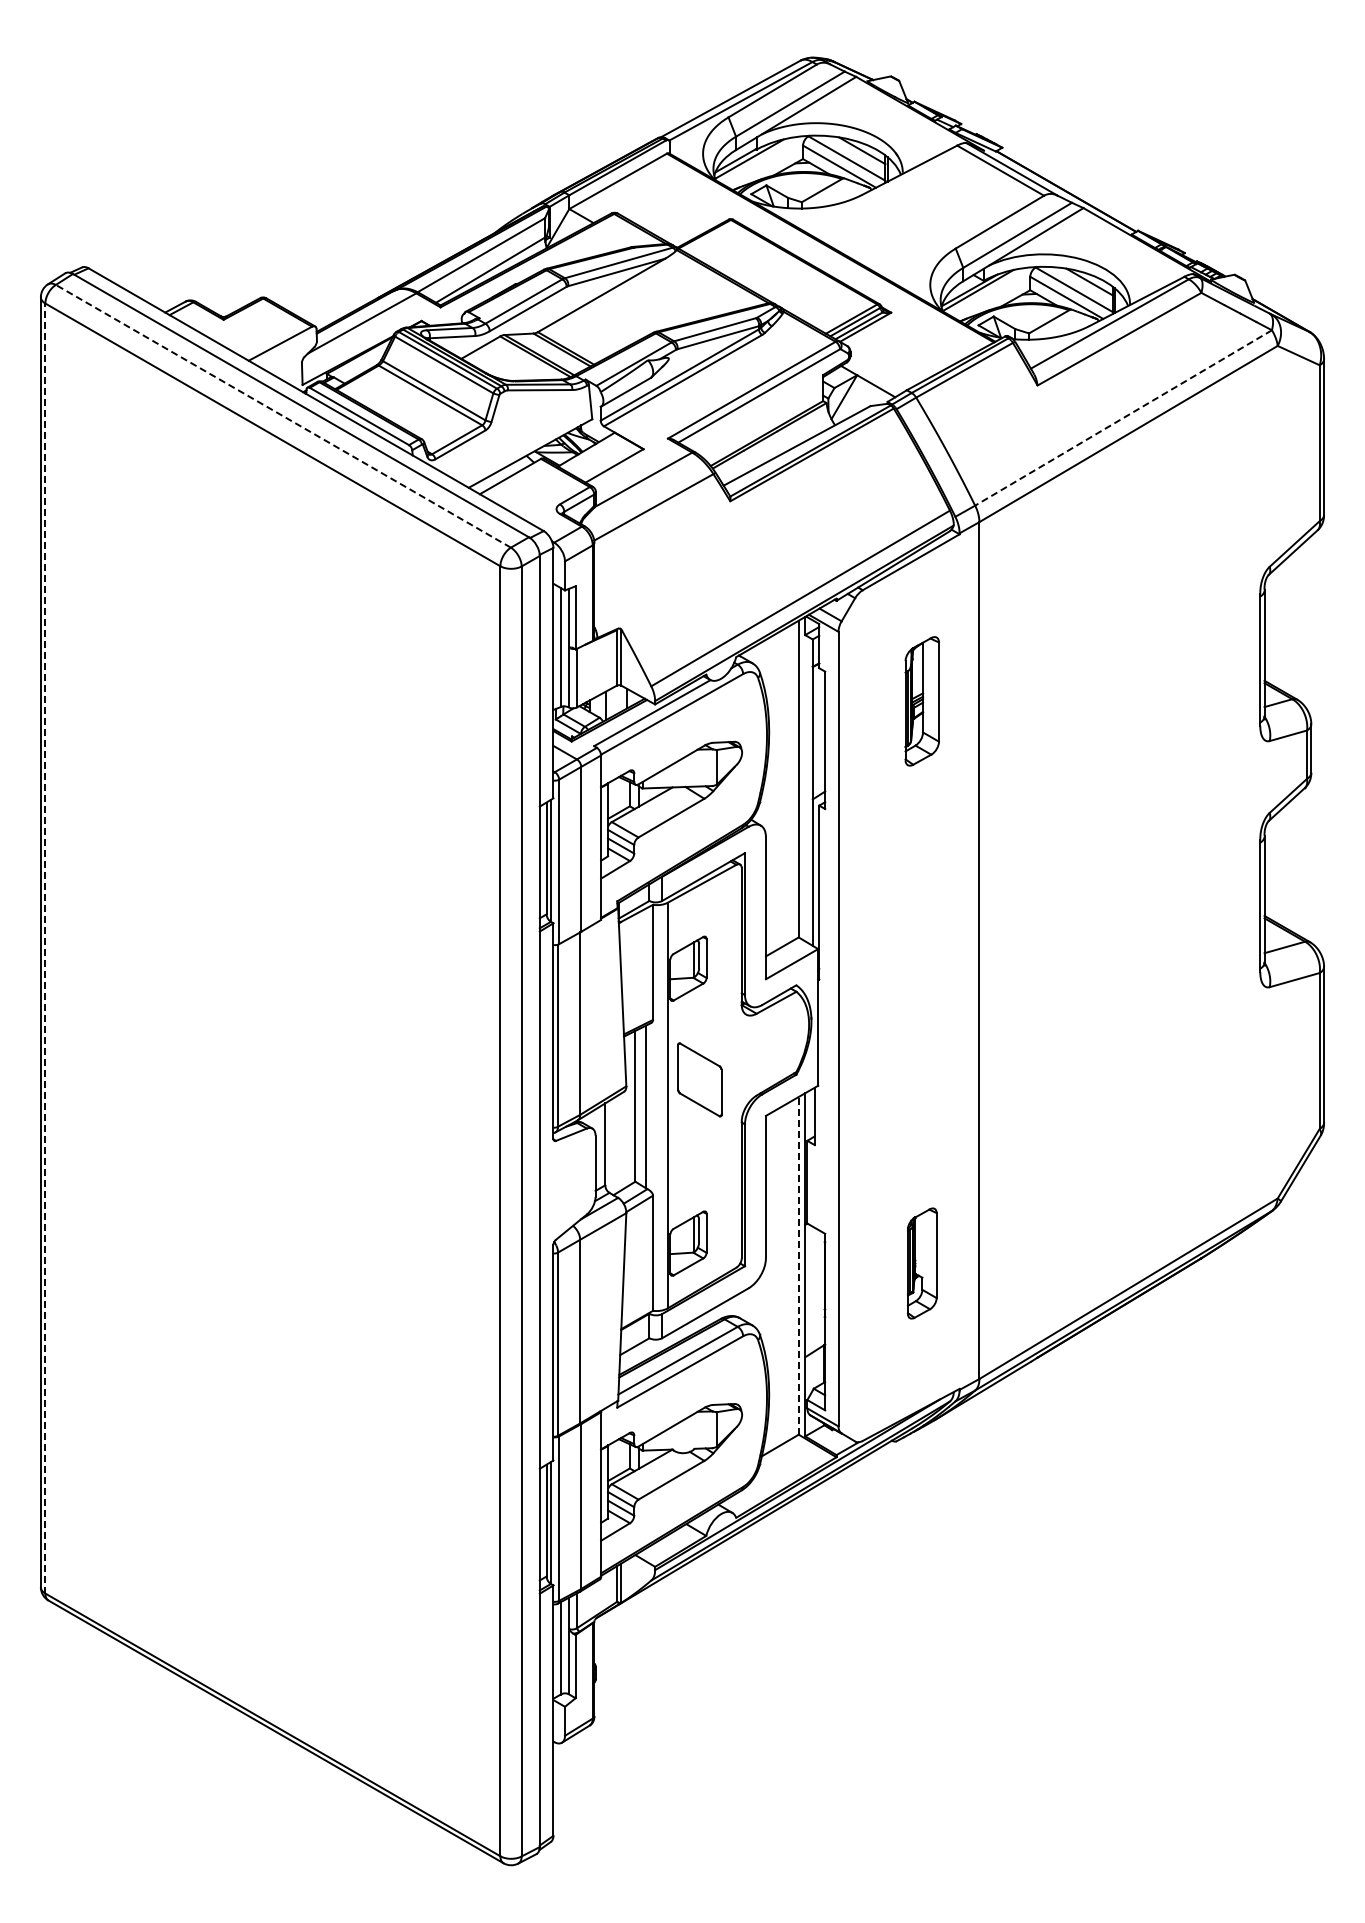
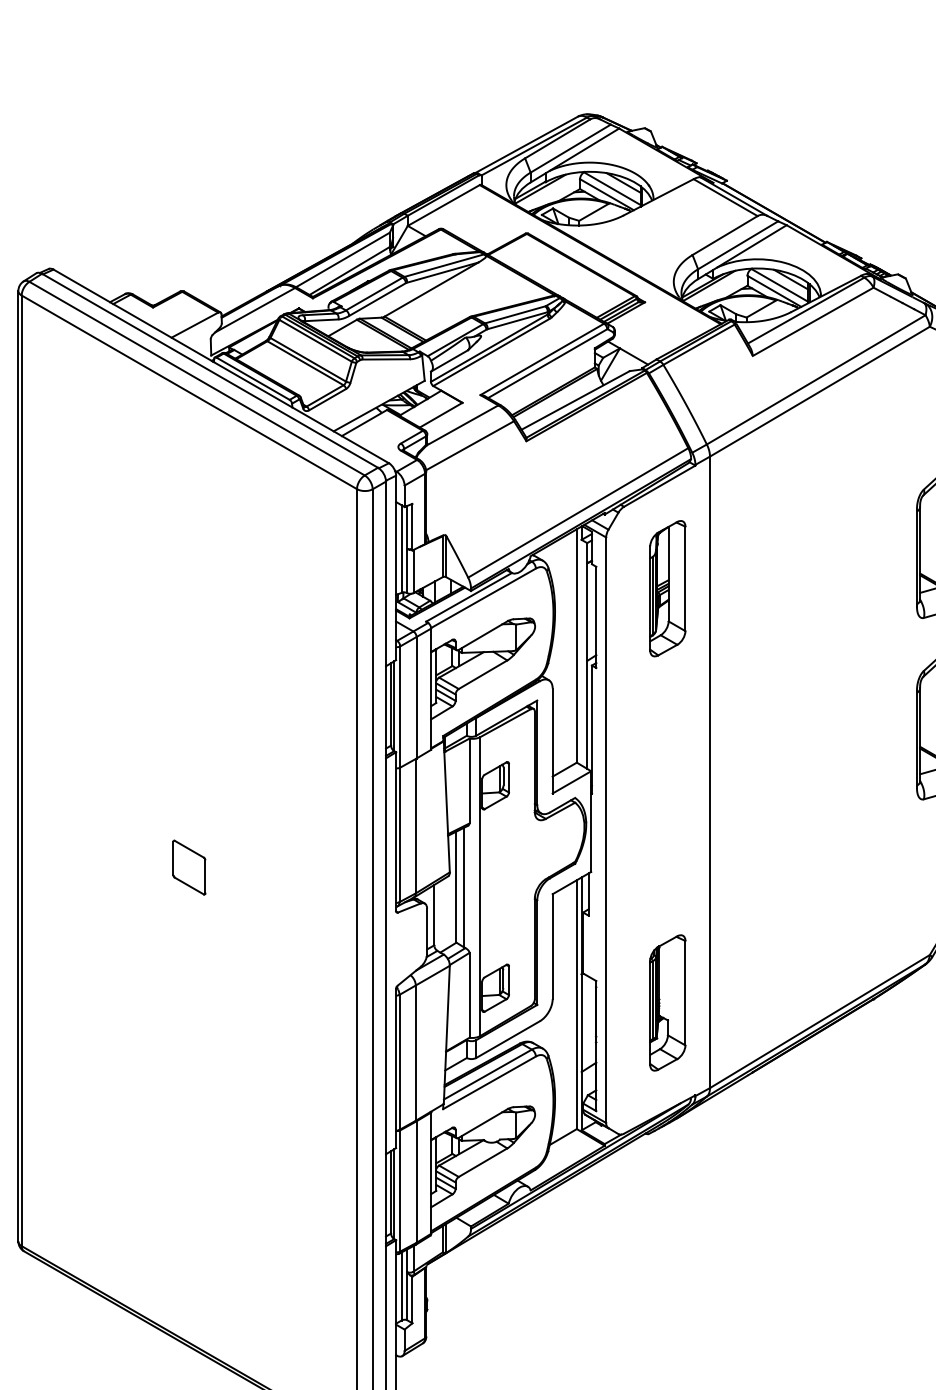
line: (283, 416) -> (197, 378), dashed -> solid
line: (1123, 418) -> (816, 380), dashed -> solid
part: (922, 701) -> (668, 588), size x1.43
line: (45, 948) -> (21, 770), dashed -> solid
part: (699, 1079) -> (189, 867), moved
part: (922, 1263) -> (668, 1002), size x1.67
line: (798, 1265) -> (576, 1004), dashed -> solid

